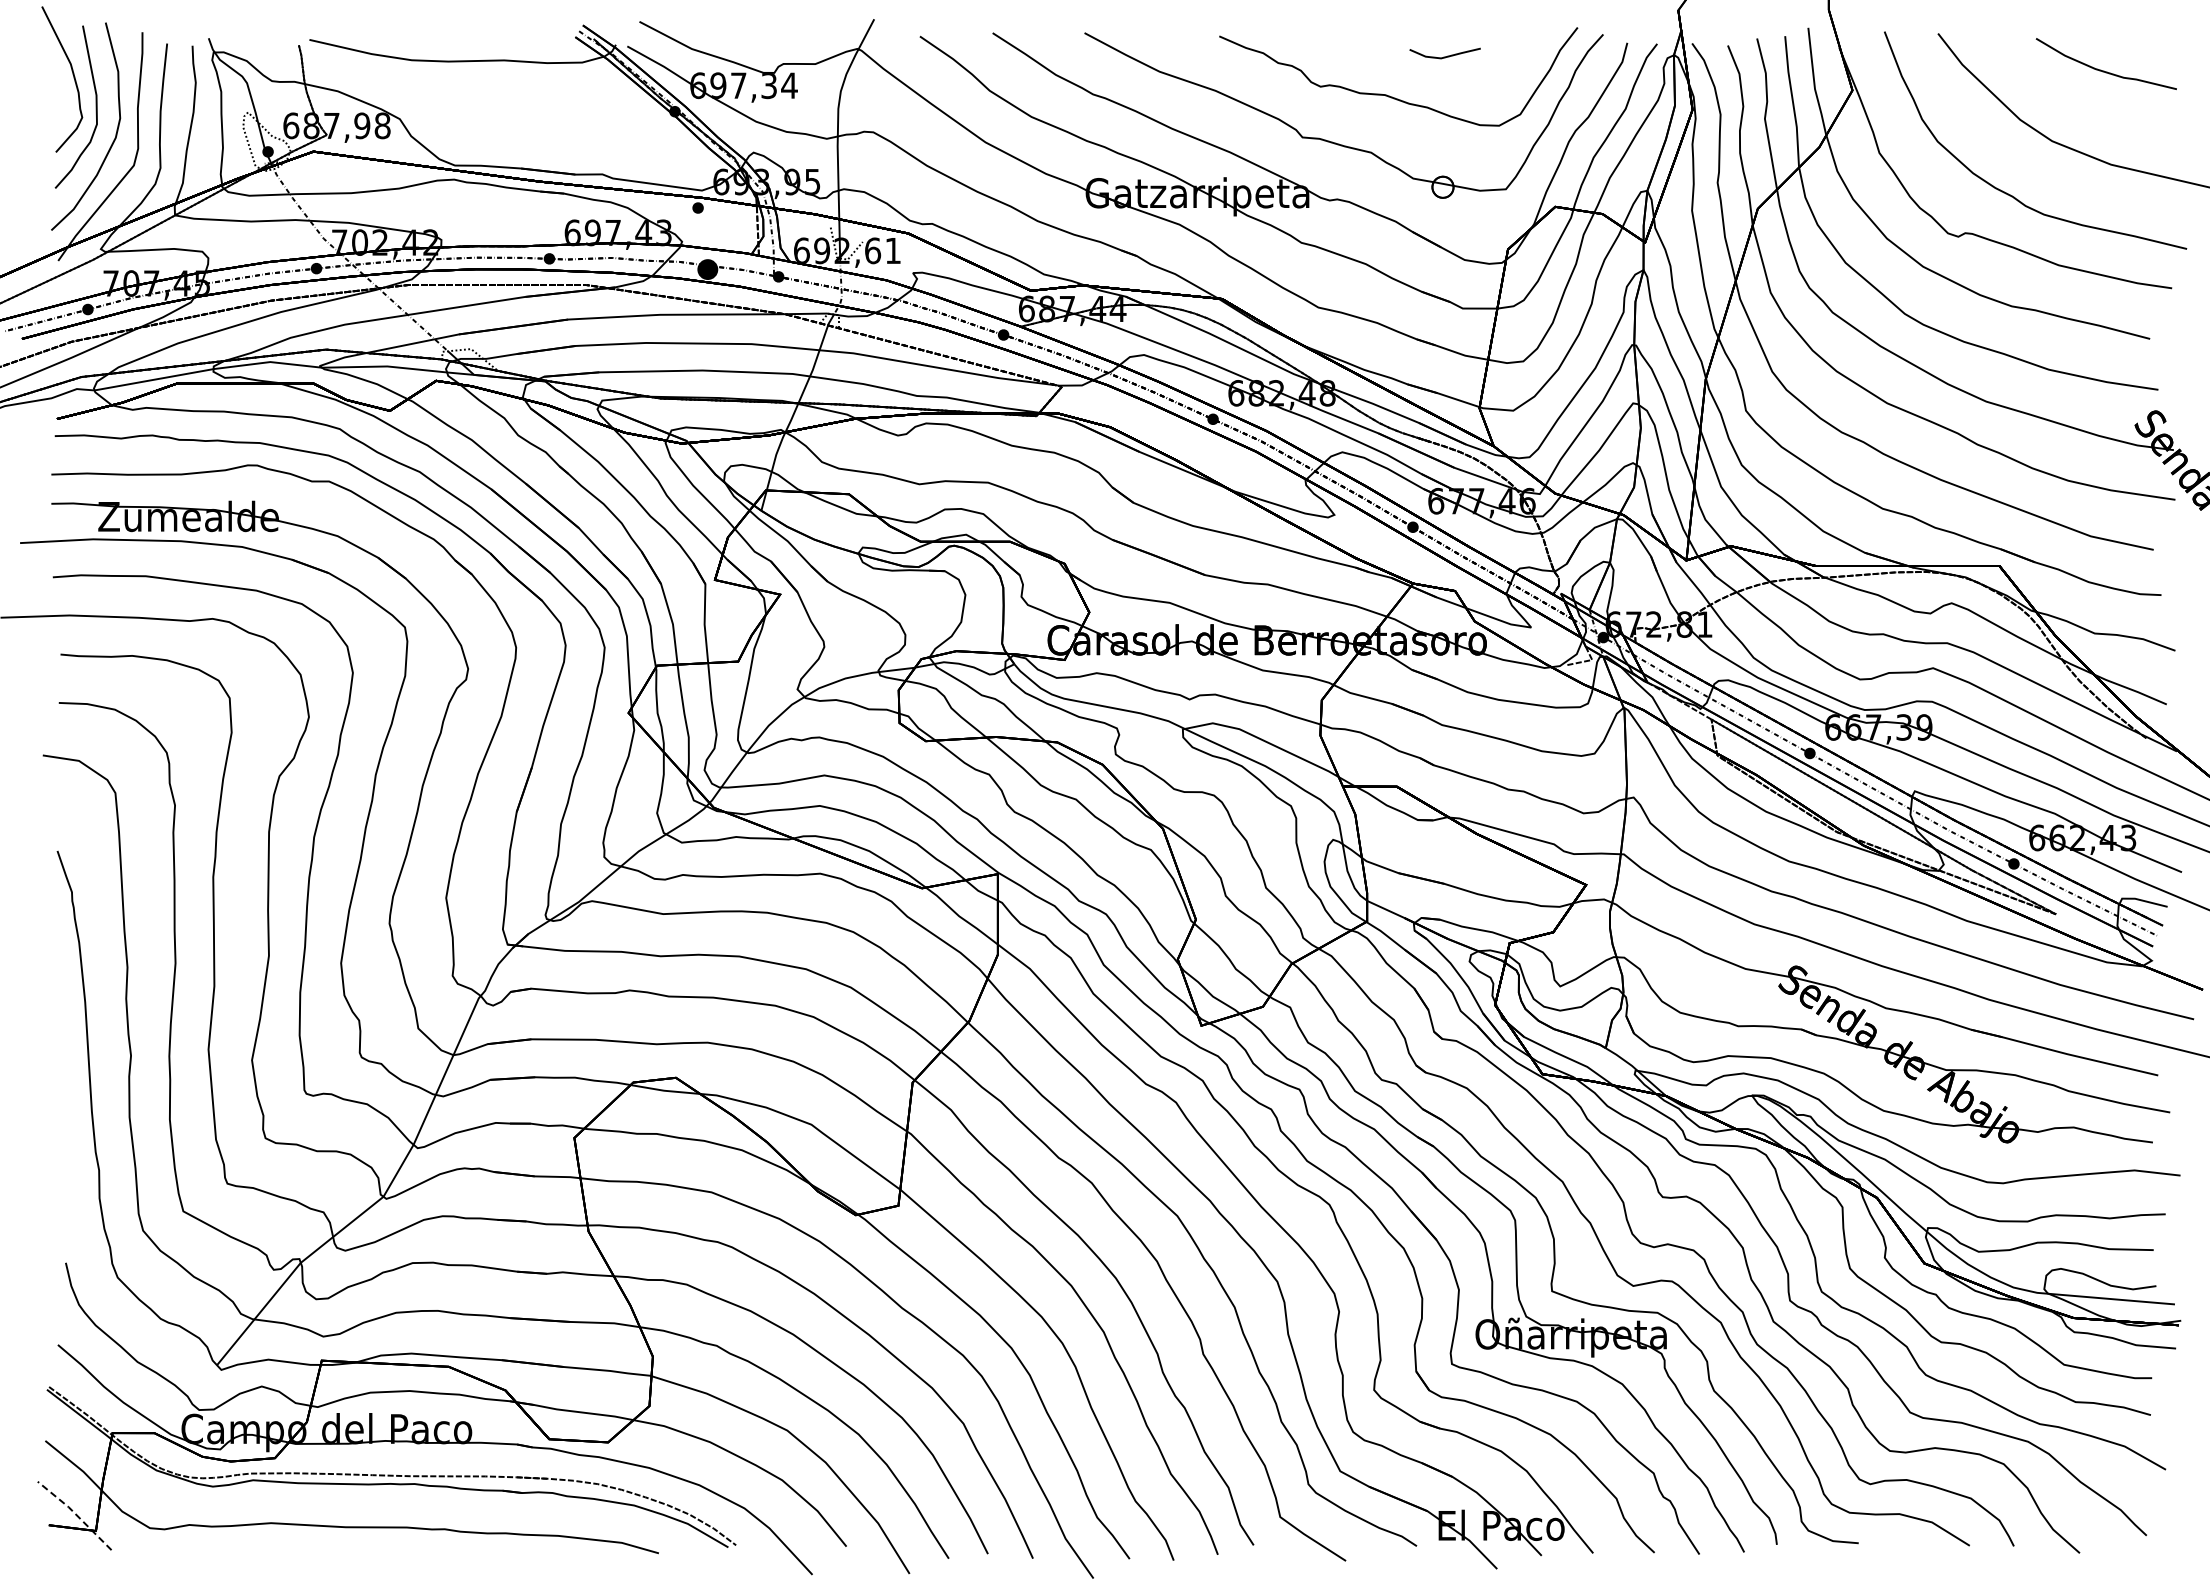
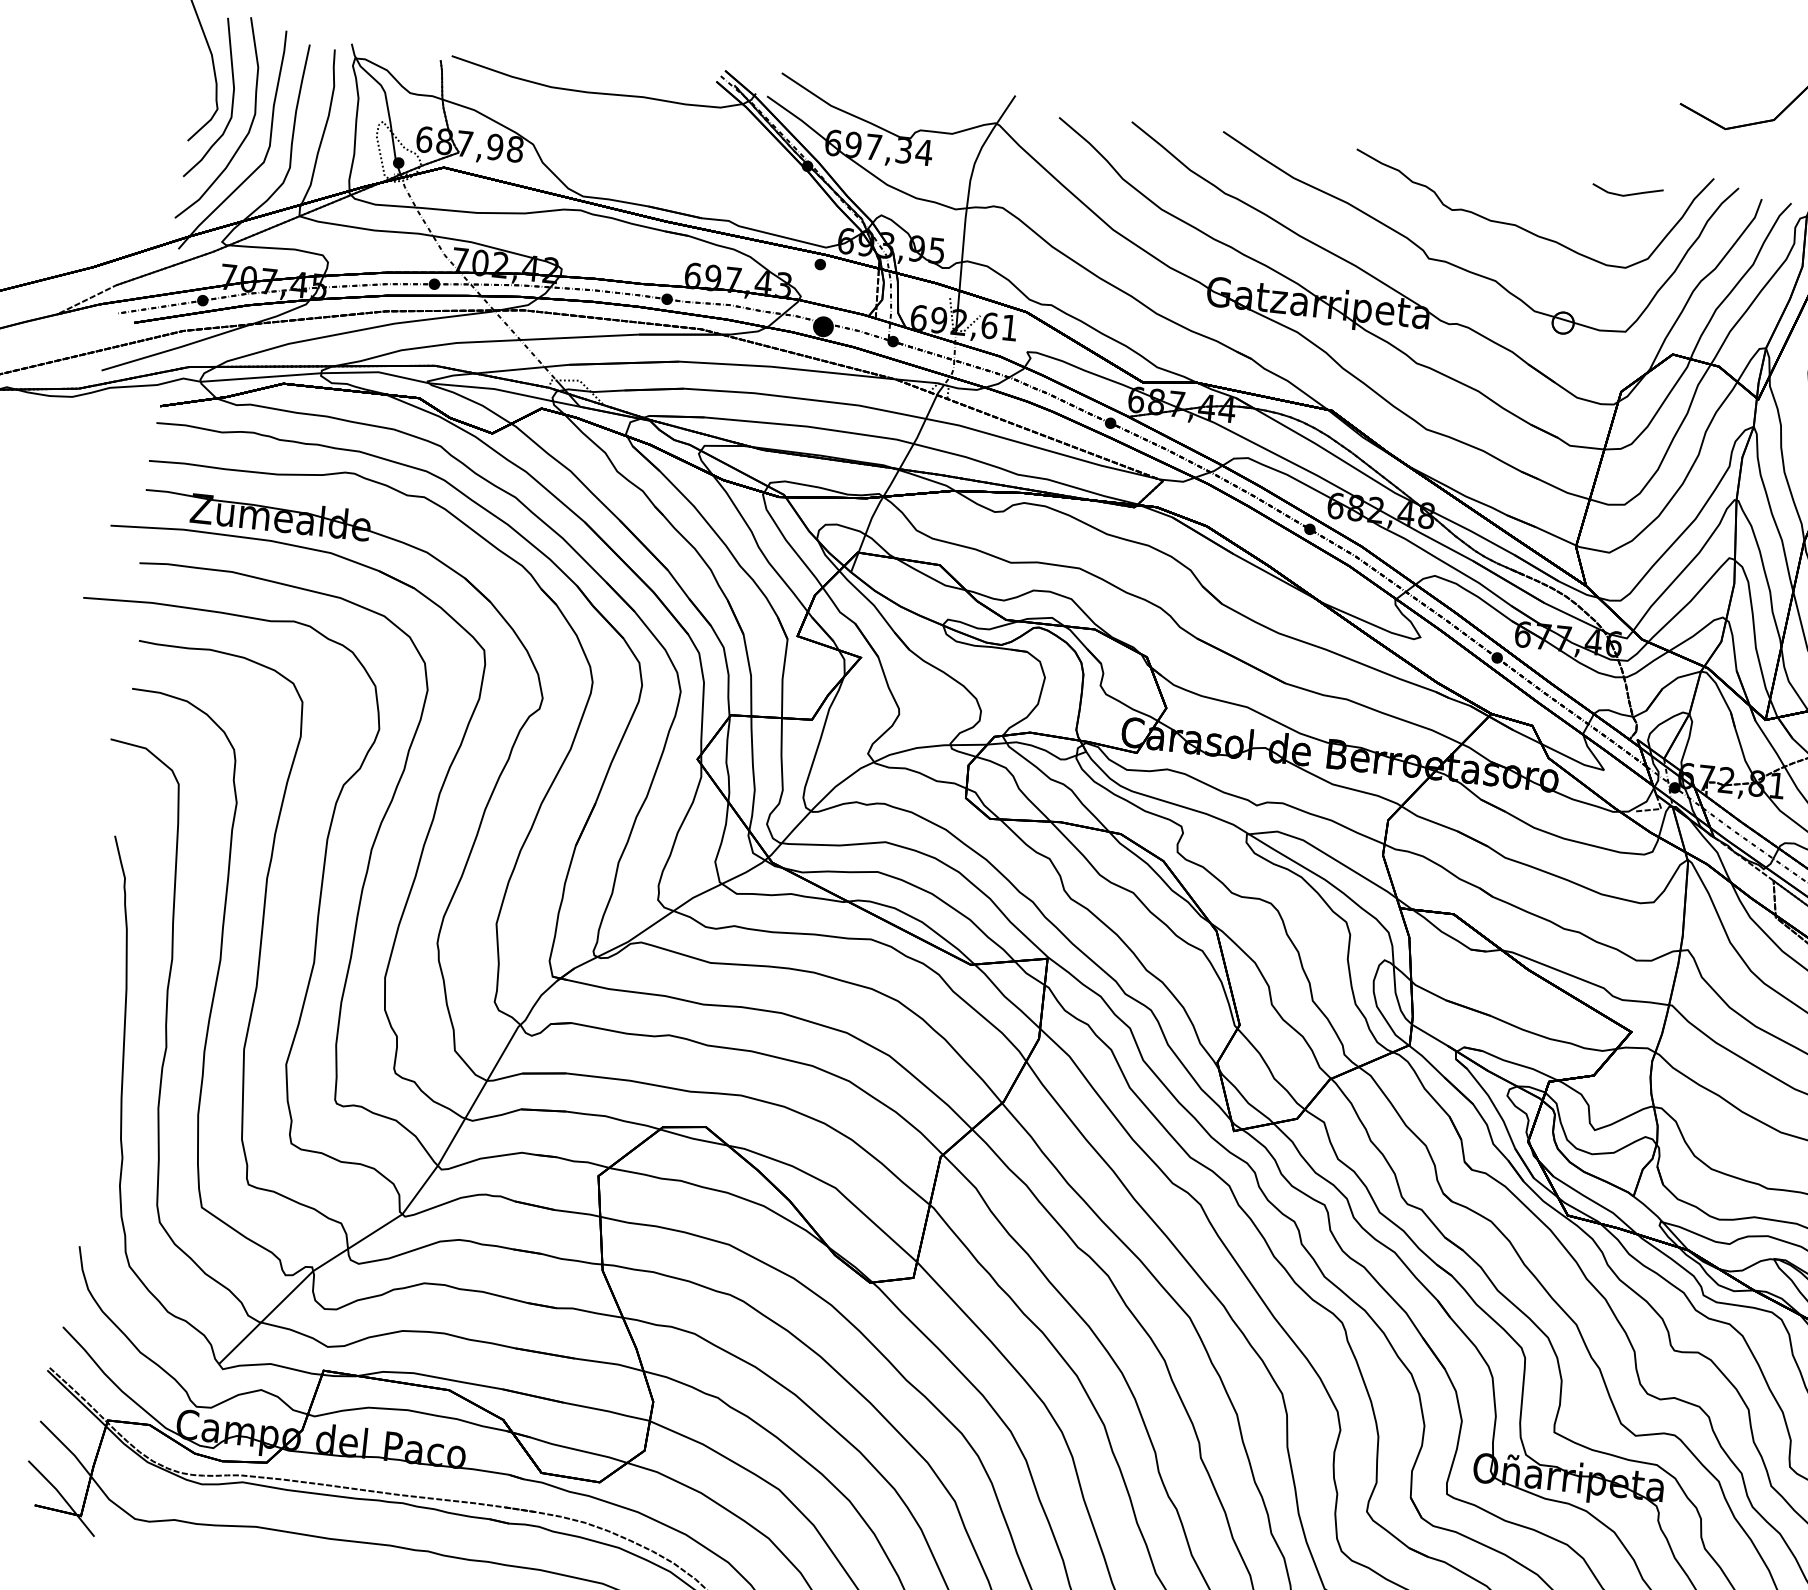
line: (1444, 56) -> (1626, 194), moved
line: (75, 1514) -> (62, 1497), dashed -> solid

